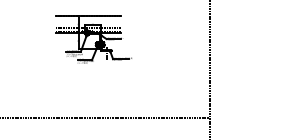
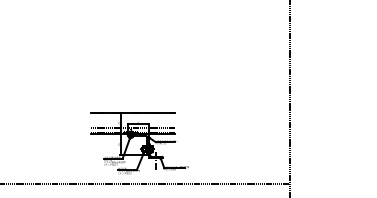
part: (93, 40) -> (139, 143), moved

